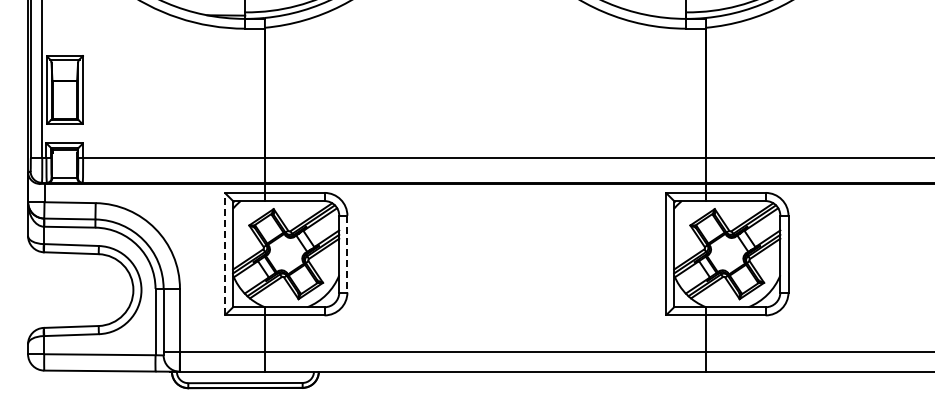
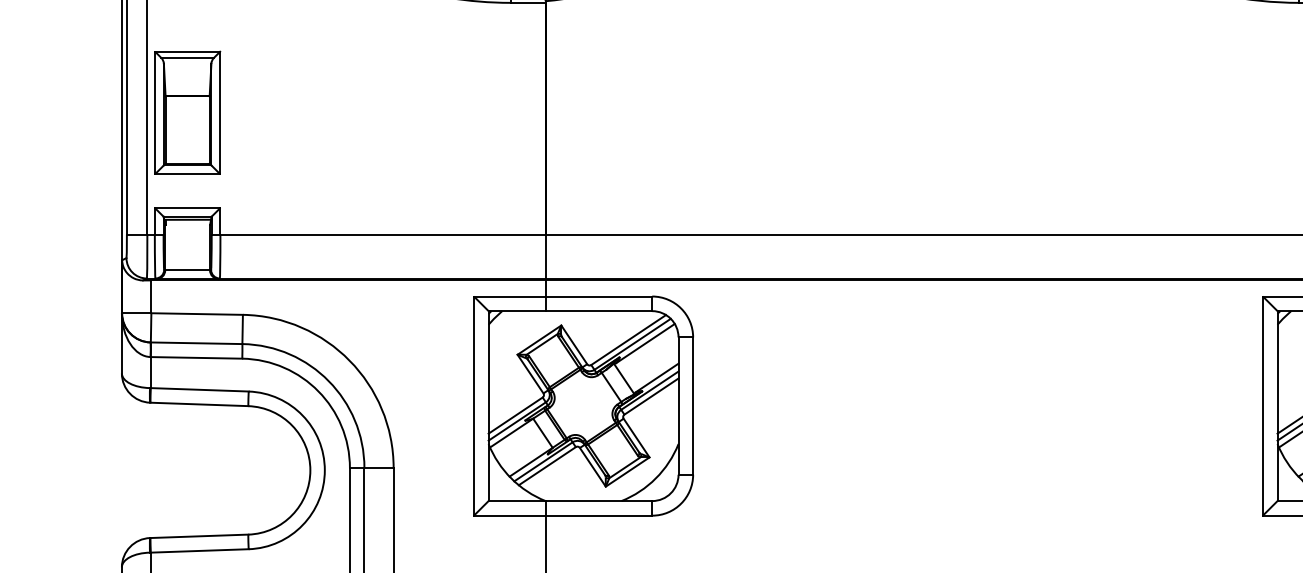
line: (224, 253) -> (473, 404), dashed -> solid
line: (347, 254) -> (693, 406), dashed -> solid

